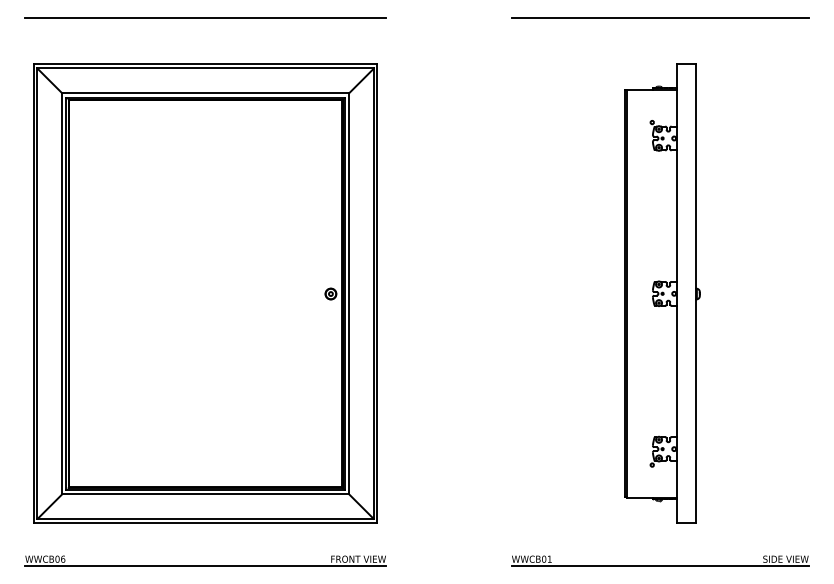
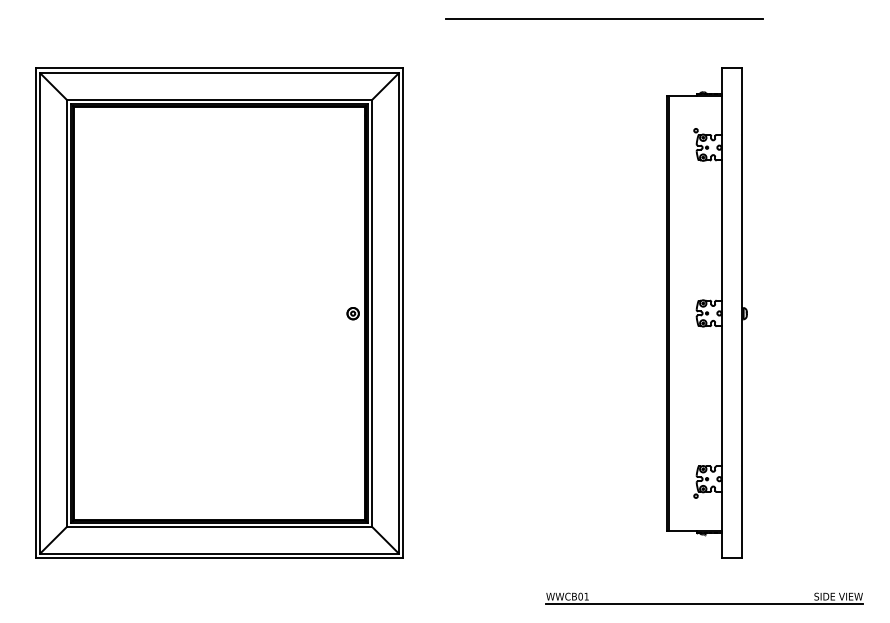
line: (205, 17) -> (219, 18), removed
line: (660, 17) -> (604, 18), moved
part: (205, 560) -> (219, 598), removed

